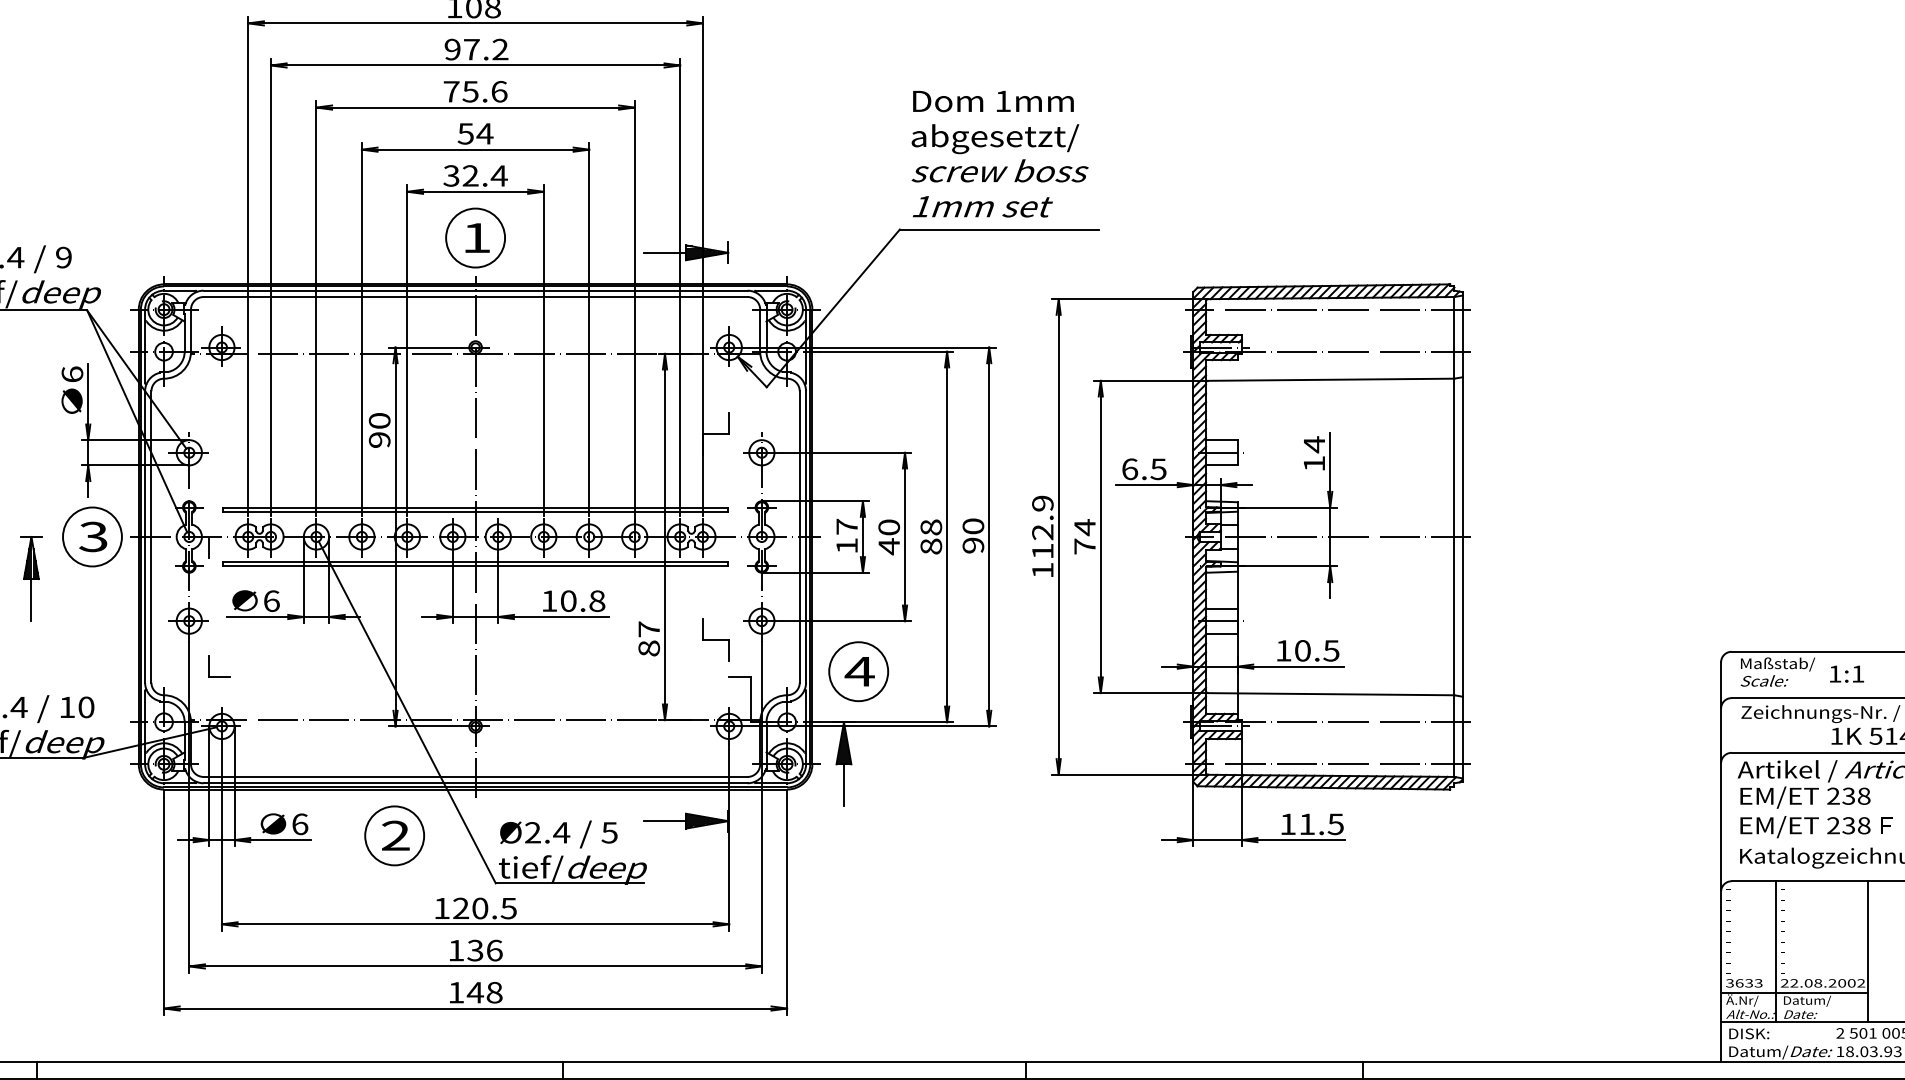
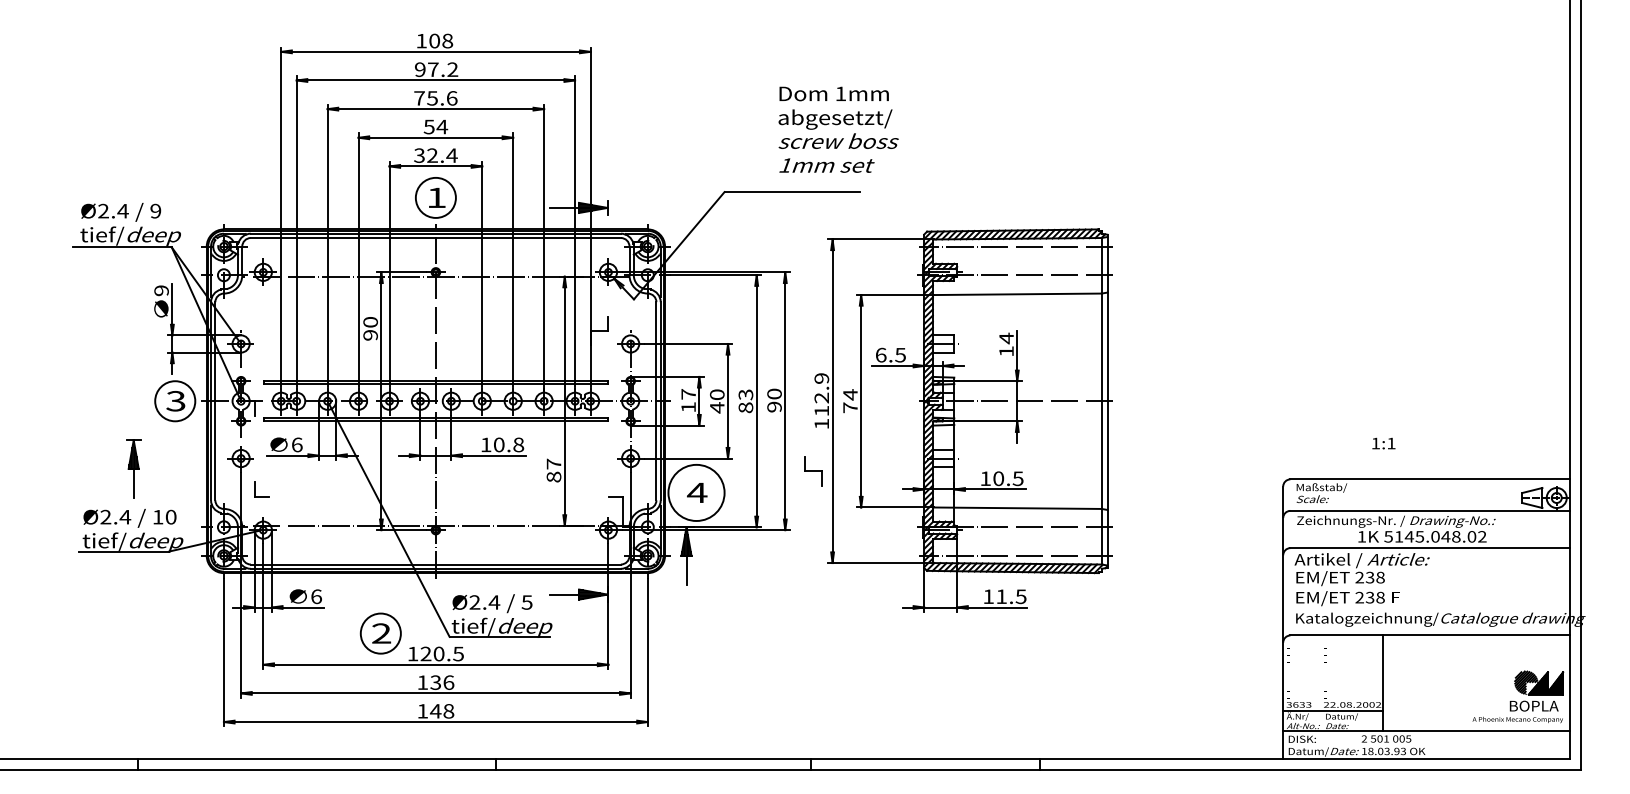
text: (999, 153) -> (838, 129), moved
text: (72, 374) -> (161, 290), 6 -> 9
text: (930, 527) -> (745, 394), 88 -> 83
part: (31, 578) -> (133, 468), moved
part: (716, 640) -> (813, 471), moved
circle: (858, 671) -> (696, 492), size x1.4
text: (1846, 674) -> (1383, 443), moved
part: (394, 835) -> (380, 633), moved
line: (1775, 951) -> (1320, 683), removed

